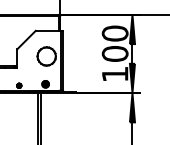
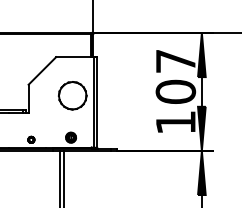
text: (114, 33) -> (174, 61), 100 -> 107

